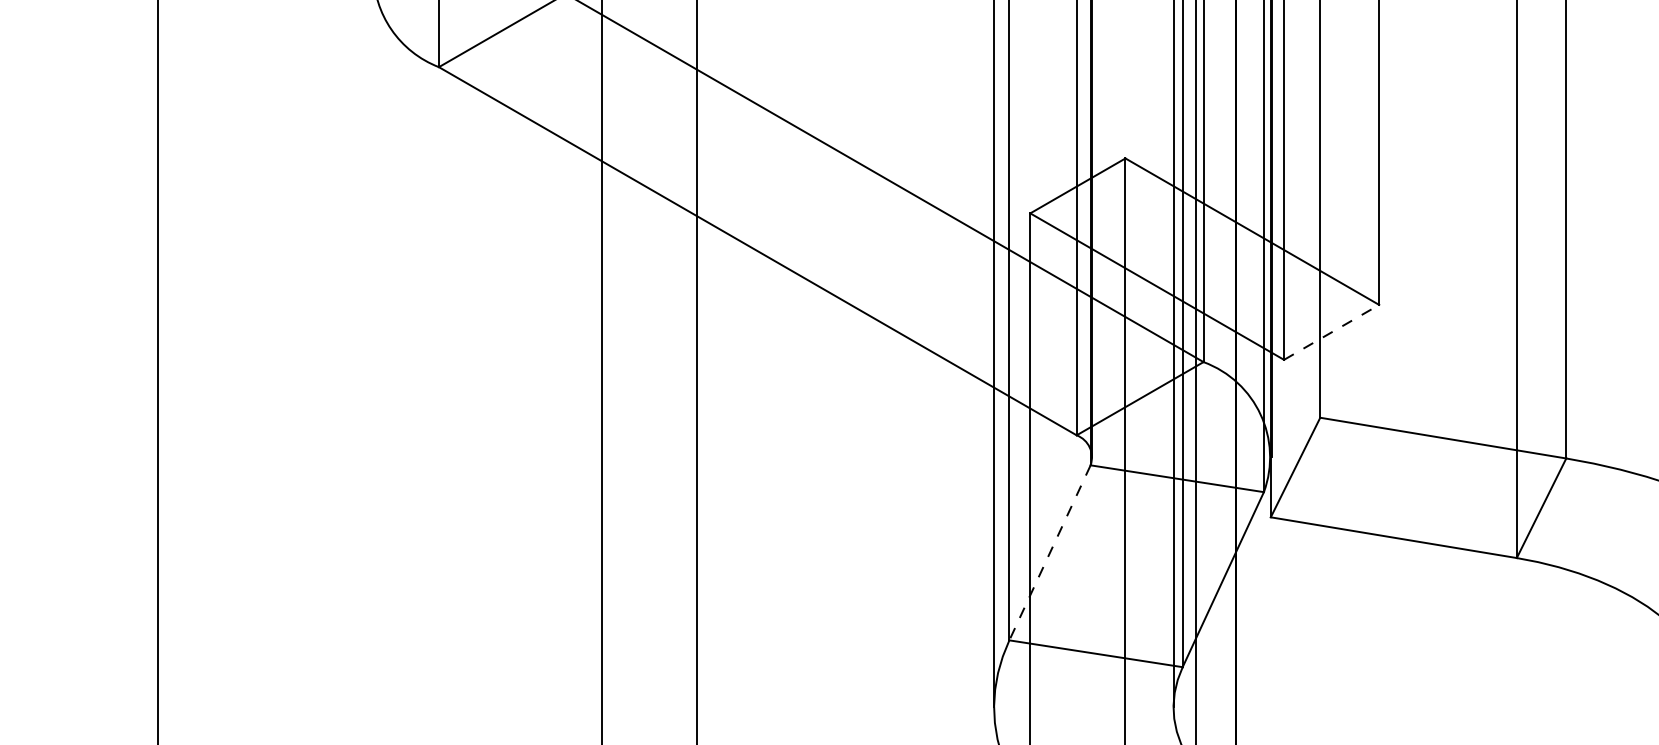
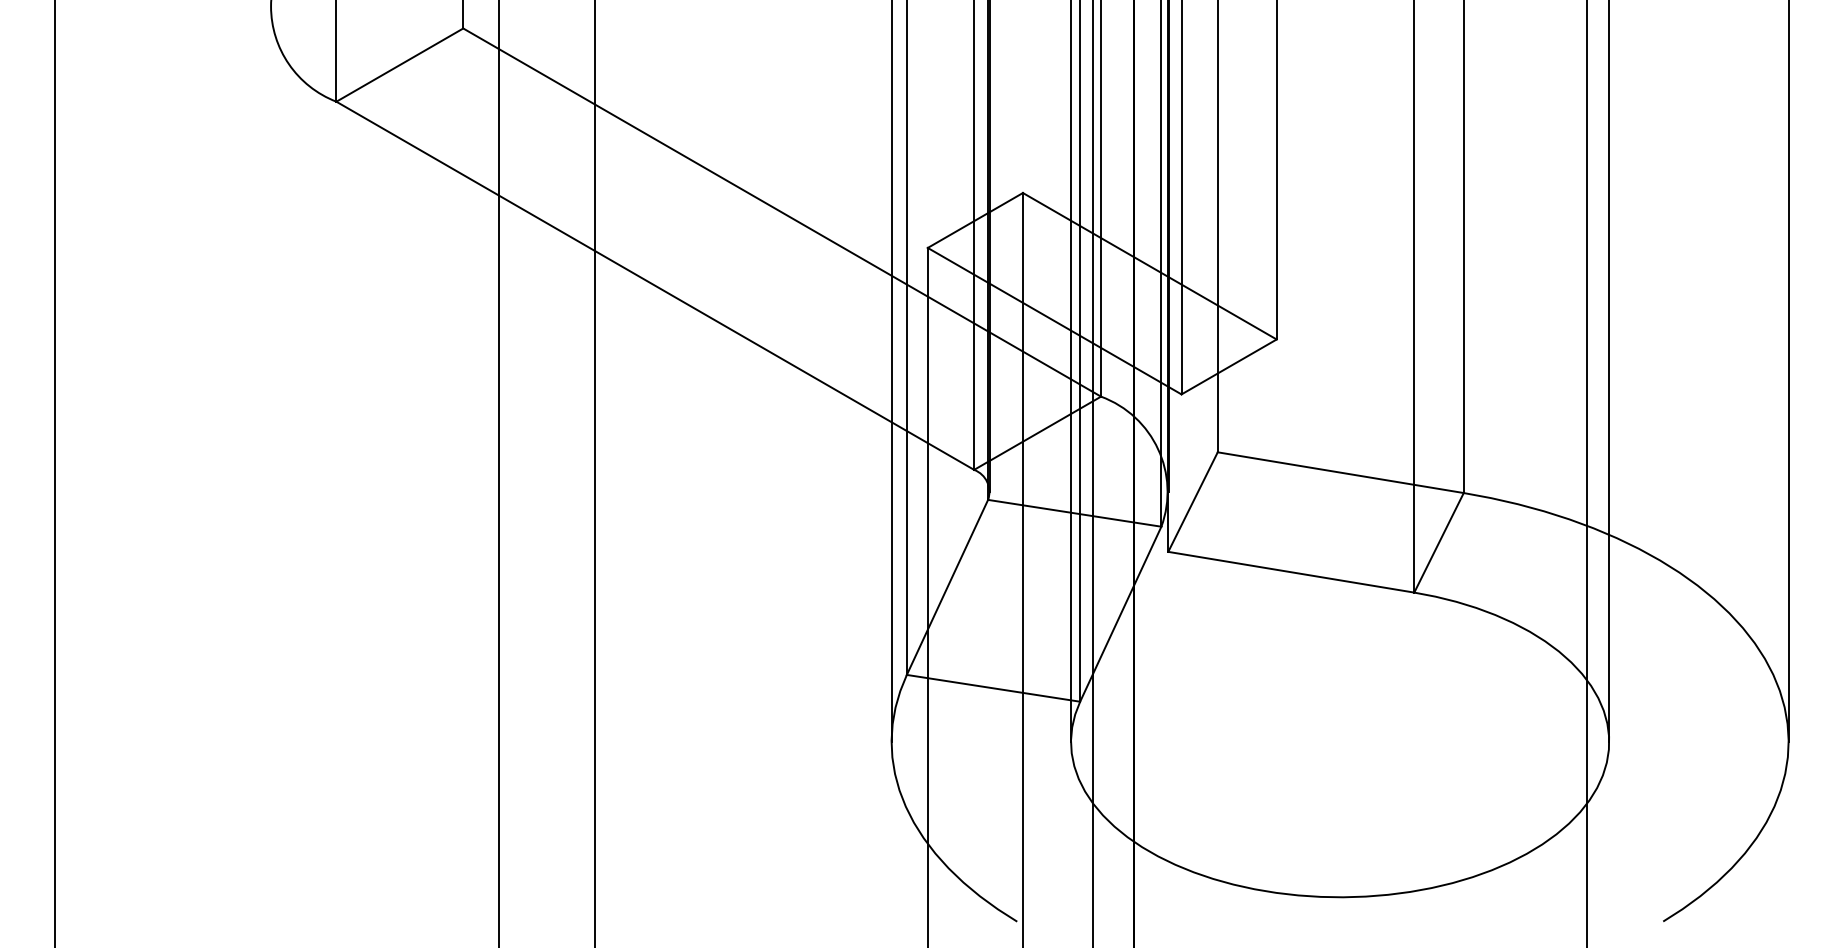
line: (1332, 331) -> (1229, 366), dashed -> solid
line: (1050, 552) -> (947, 587), dashed -> solid

